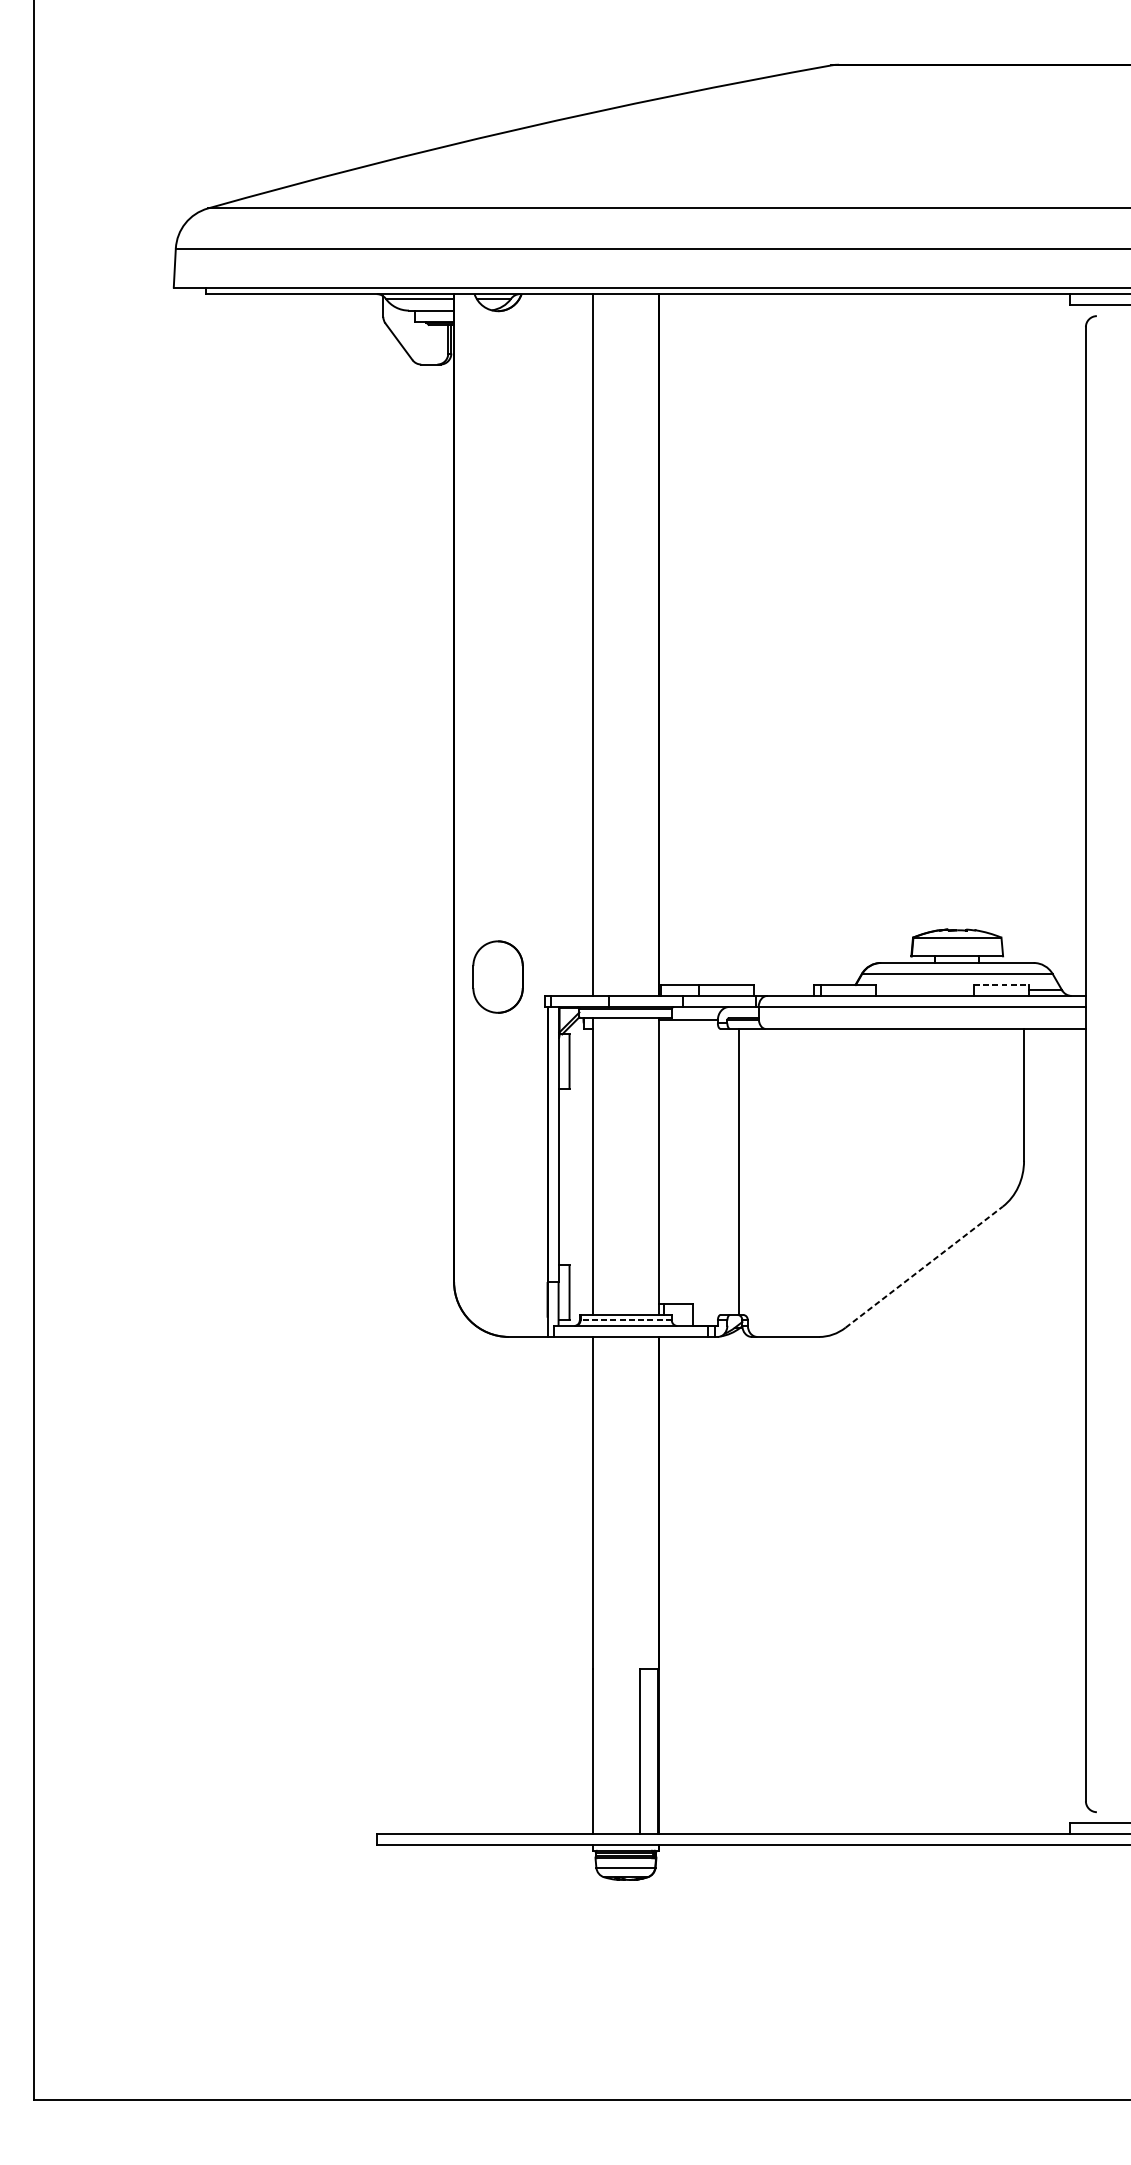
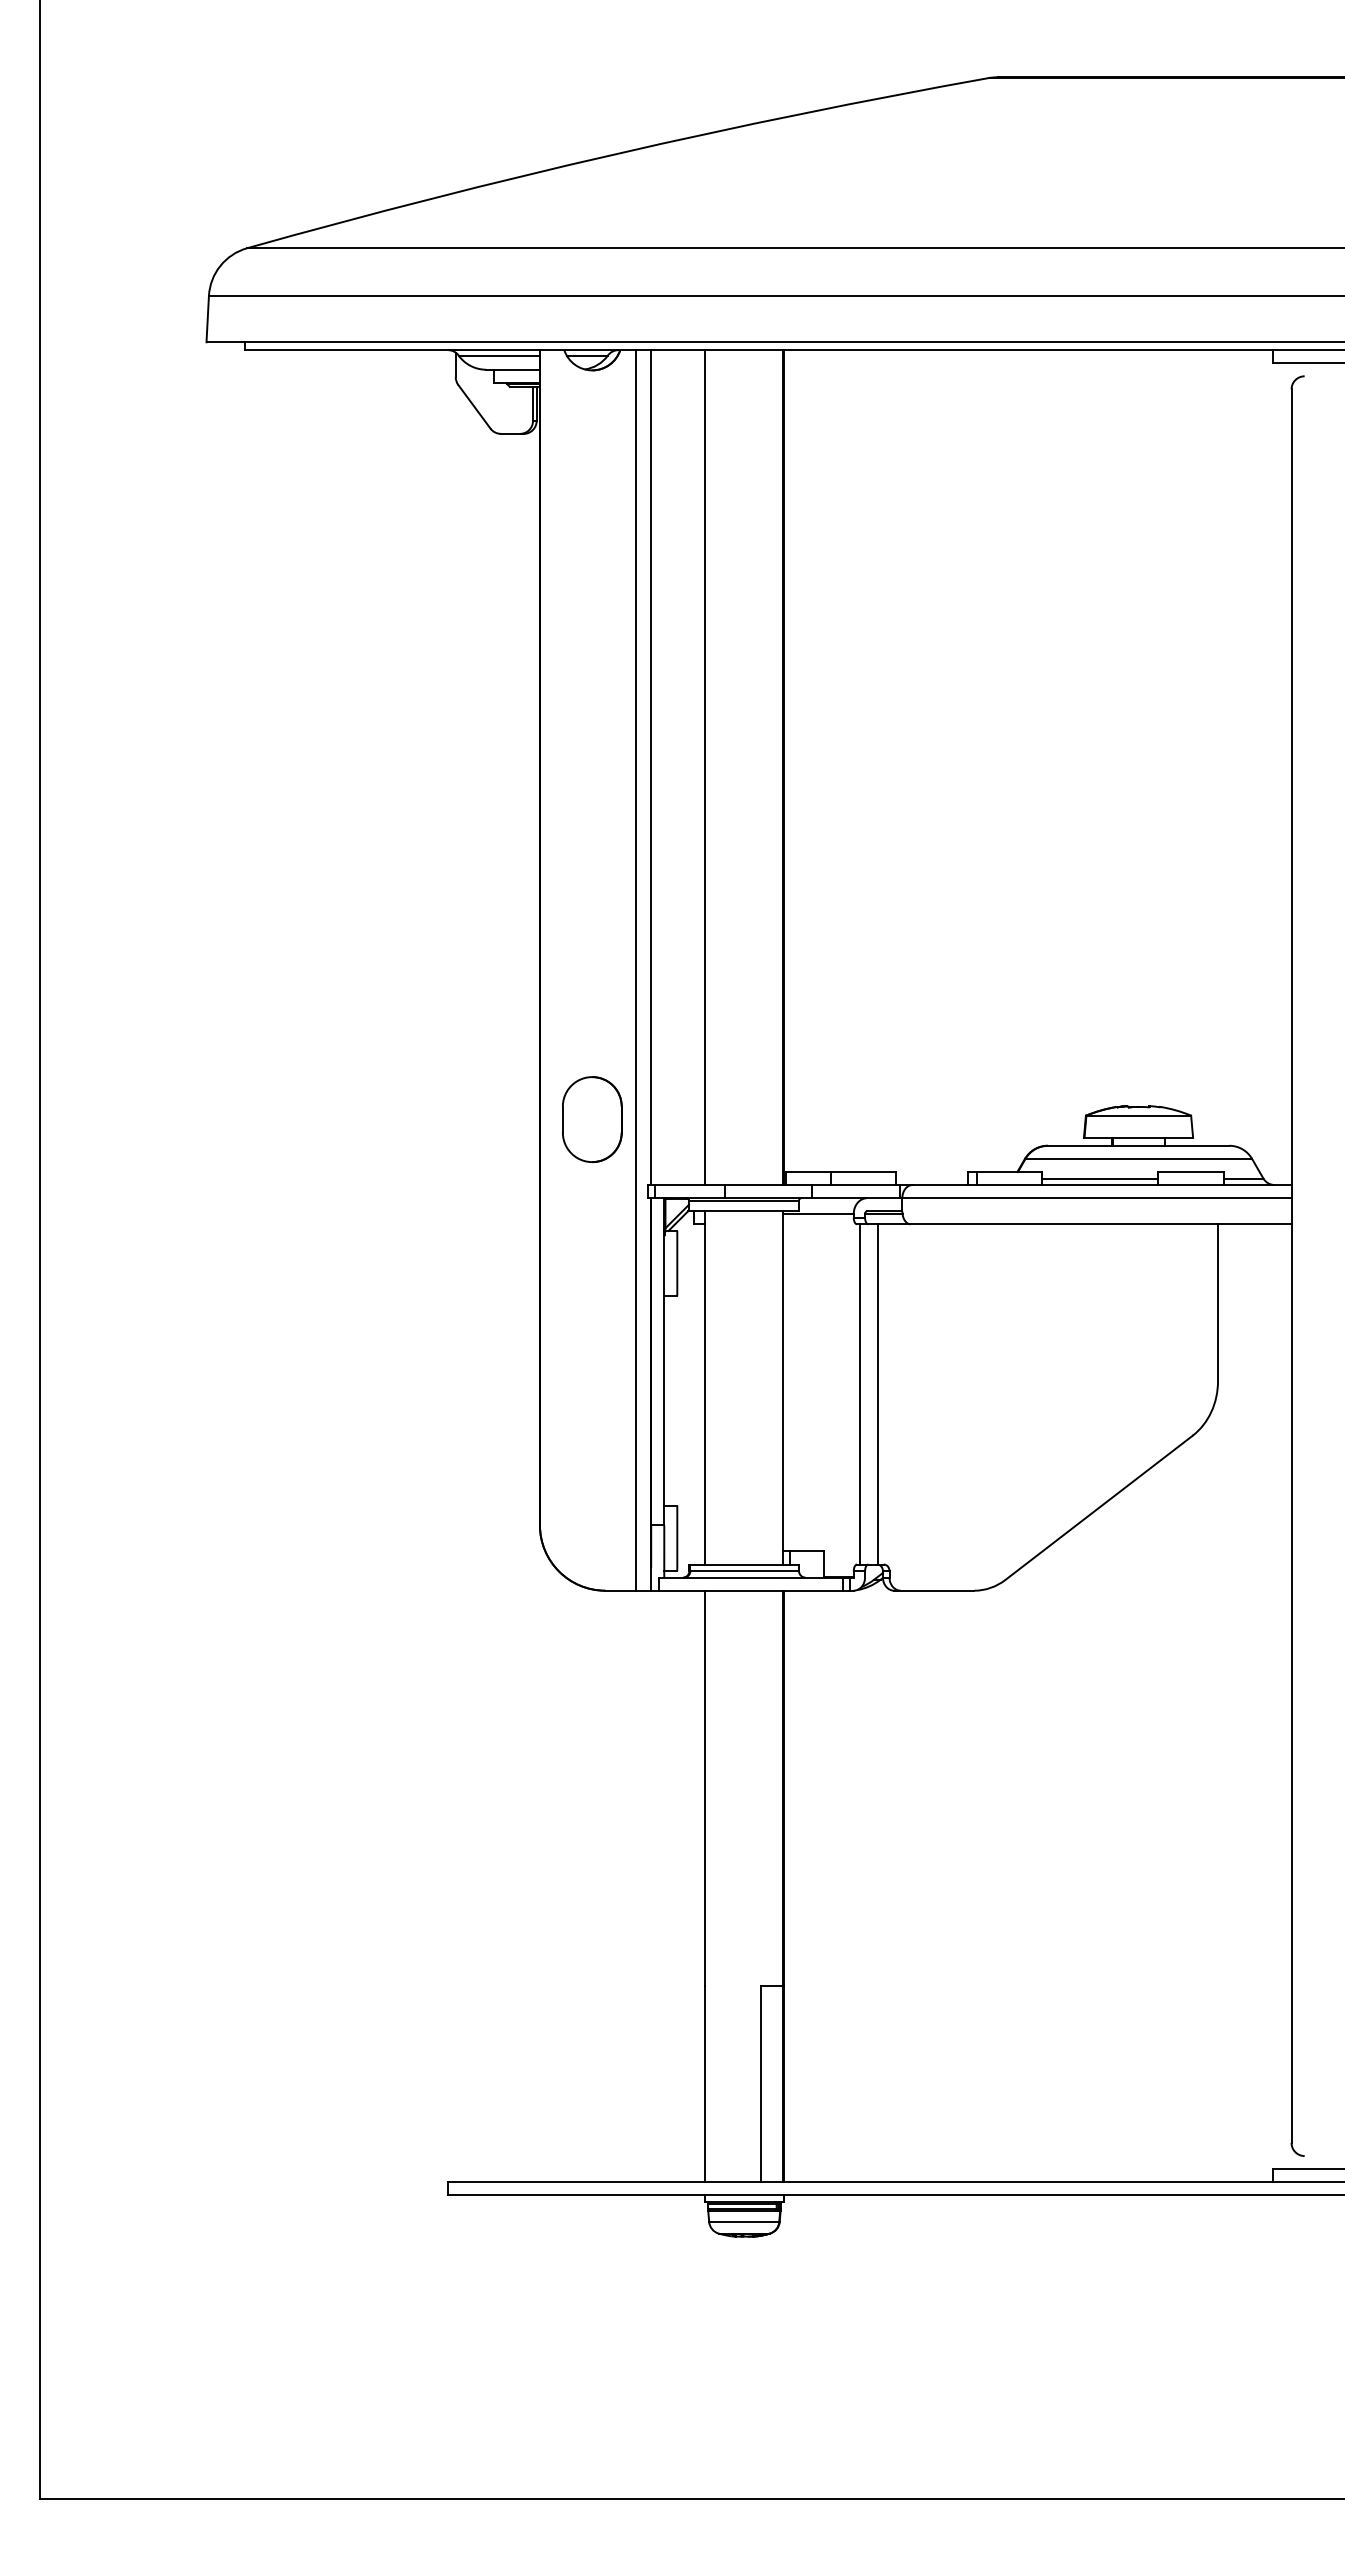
line: (547, 644) -> (651, 767), added
line: (534, 815) -> (635, 970), added
part: (498, 977) -> (592, 1119), moved
line: (1000, 984) -> (1190, 1171), dashed -> solid
line: (925, 990) -> (1100, 1178), added
line: (723, 1172) -> (860, 1394), added
line: (924, 1267) -> (1099, 1507), dashed -> solid
line: (626, 1320) -> (744, 1571), dashed -> solid

